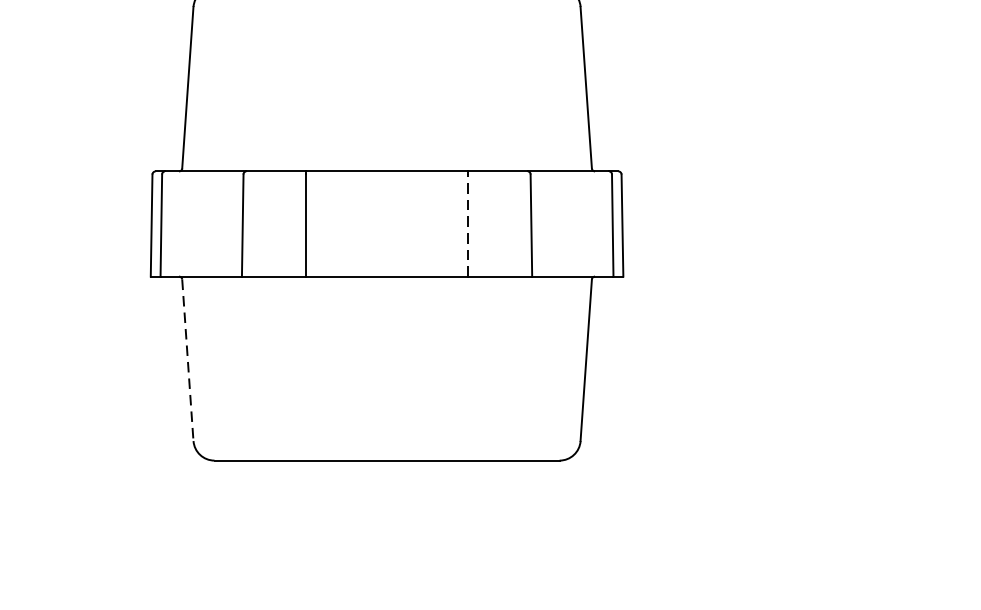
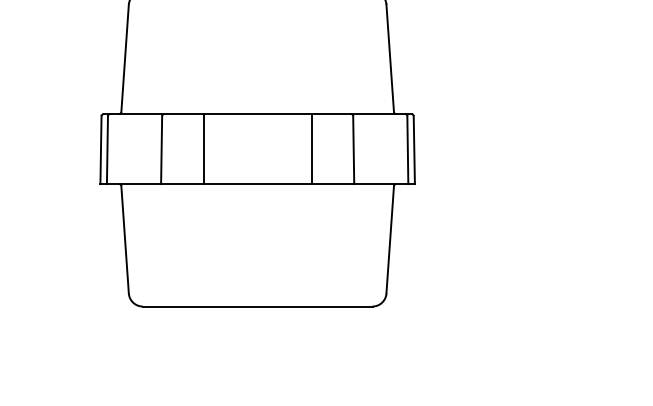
line: (467, 226) -> (311, 150), dashed -> solid
line: (188, 359) -> (125, 239), dashed -> solid

